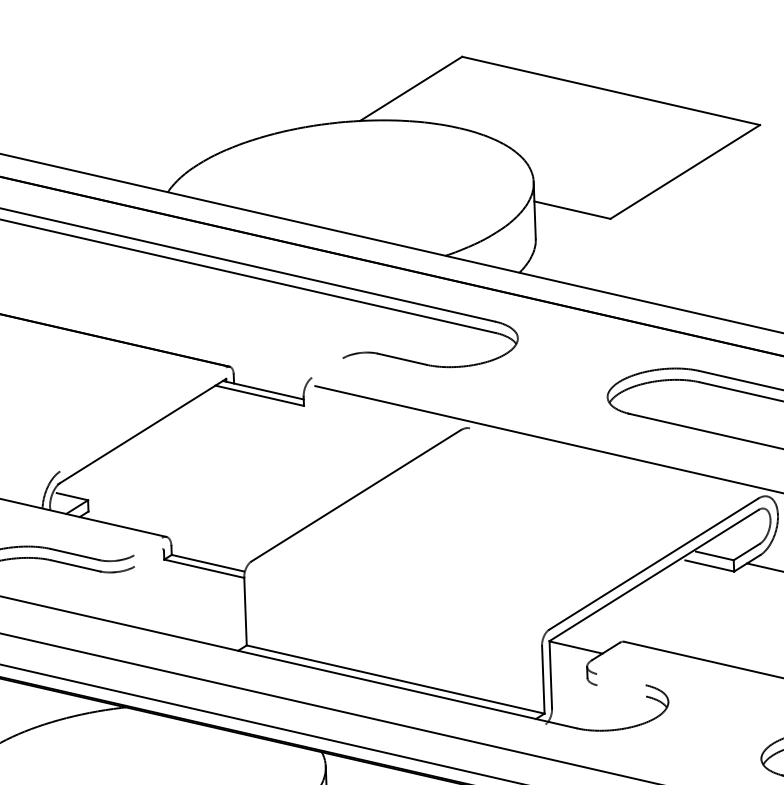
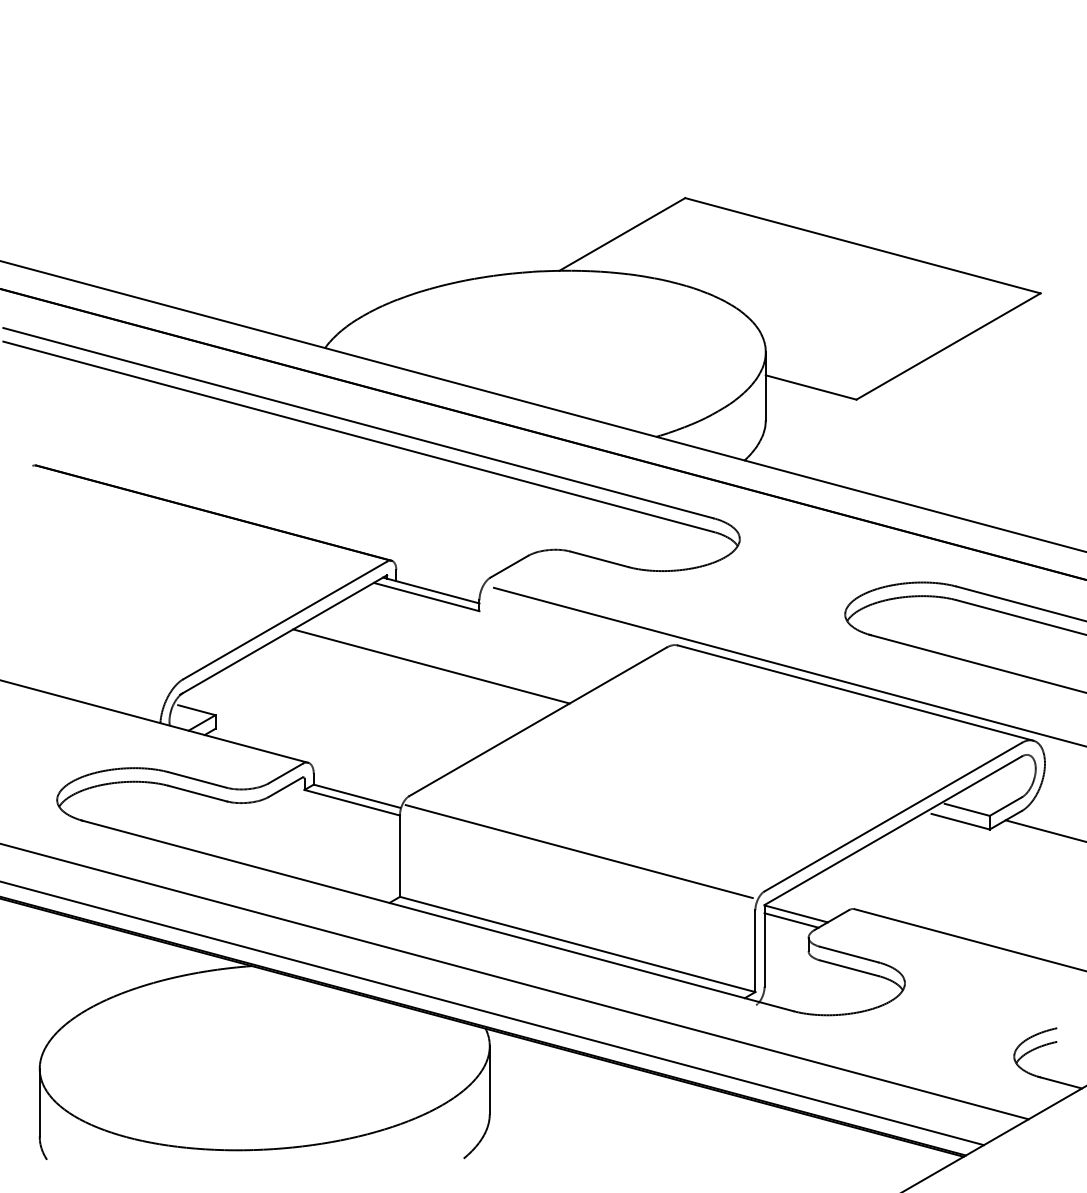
line: (327, 367) -> (509, 566), added
line: (143, 419) -> (285, 620), added
line: (265, 453) -> (431, 666), added
line: (618, 461) -> (855, 692), added
line: (147, 546) -> (285, 773), added
line: (148, 558) -> (285, 787), added
line: (393, 602) -> (578, 851), added
line: (572, 653) -> (791, 920), added
line: (621, 679) -> (849, 954), added
line: (621, 690) -> (849, 967), added

